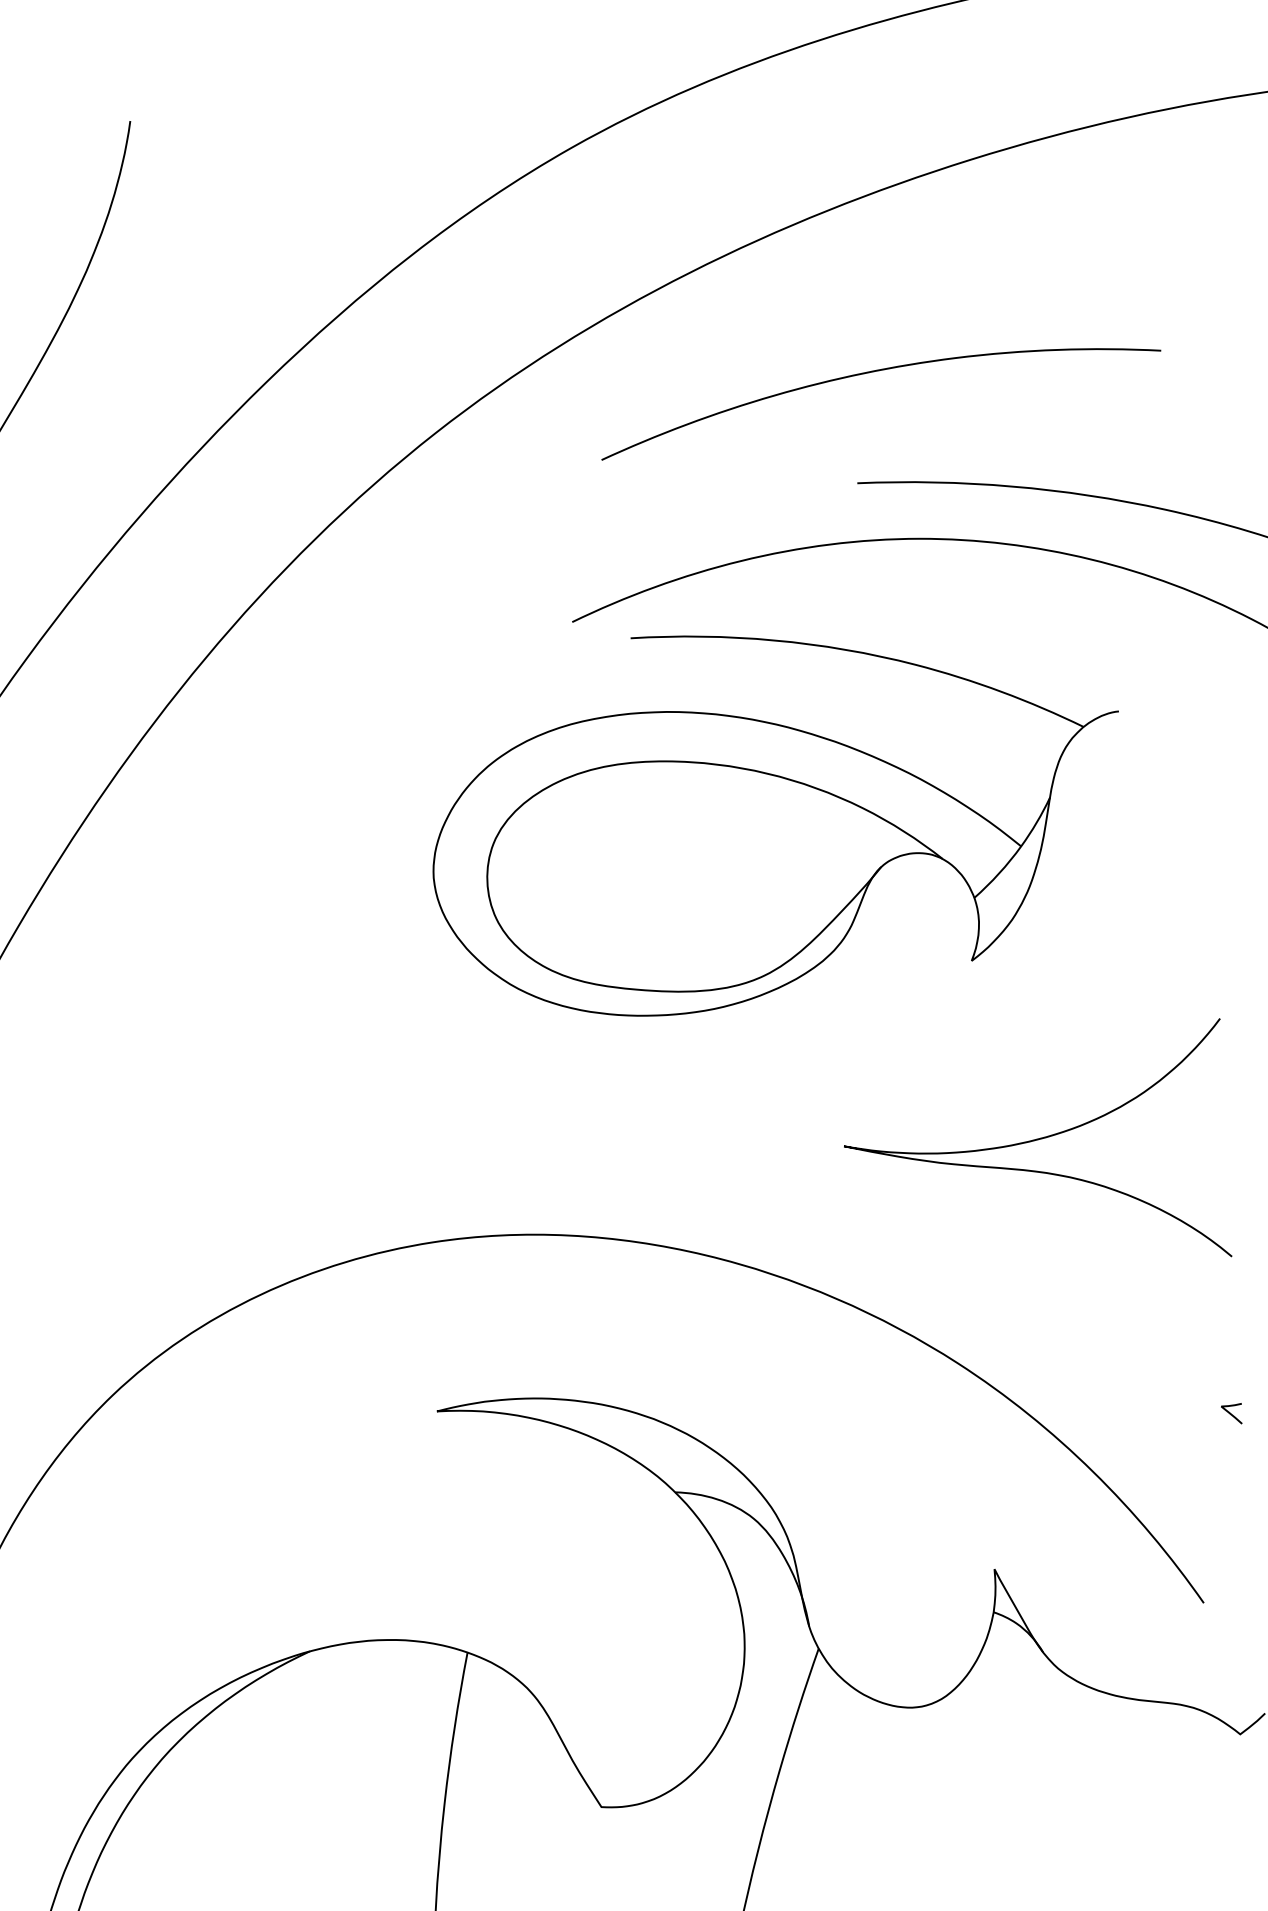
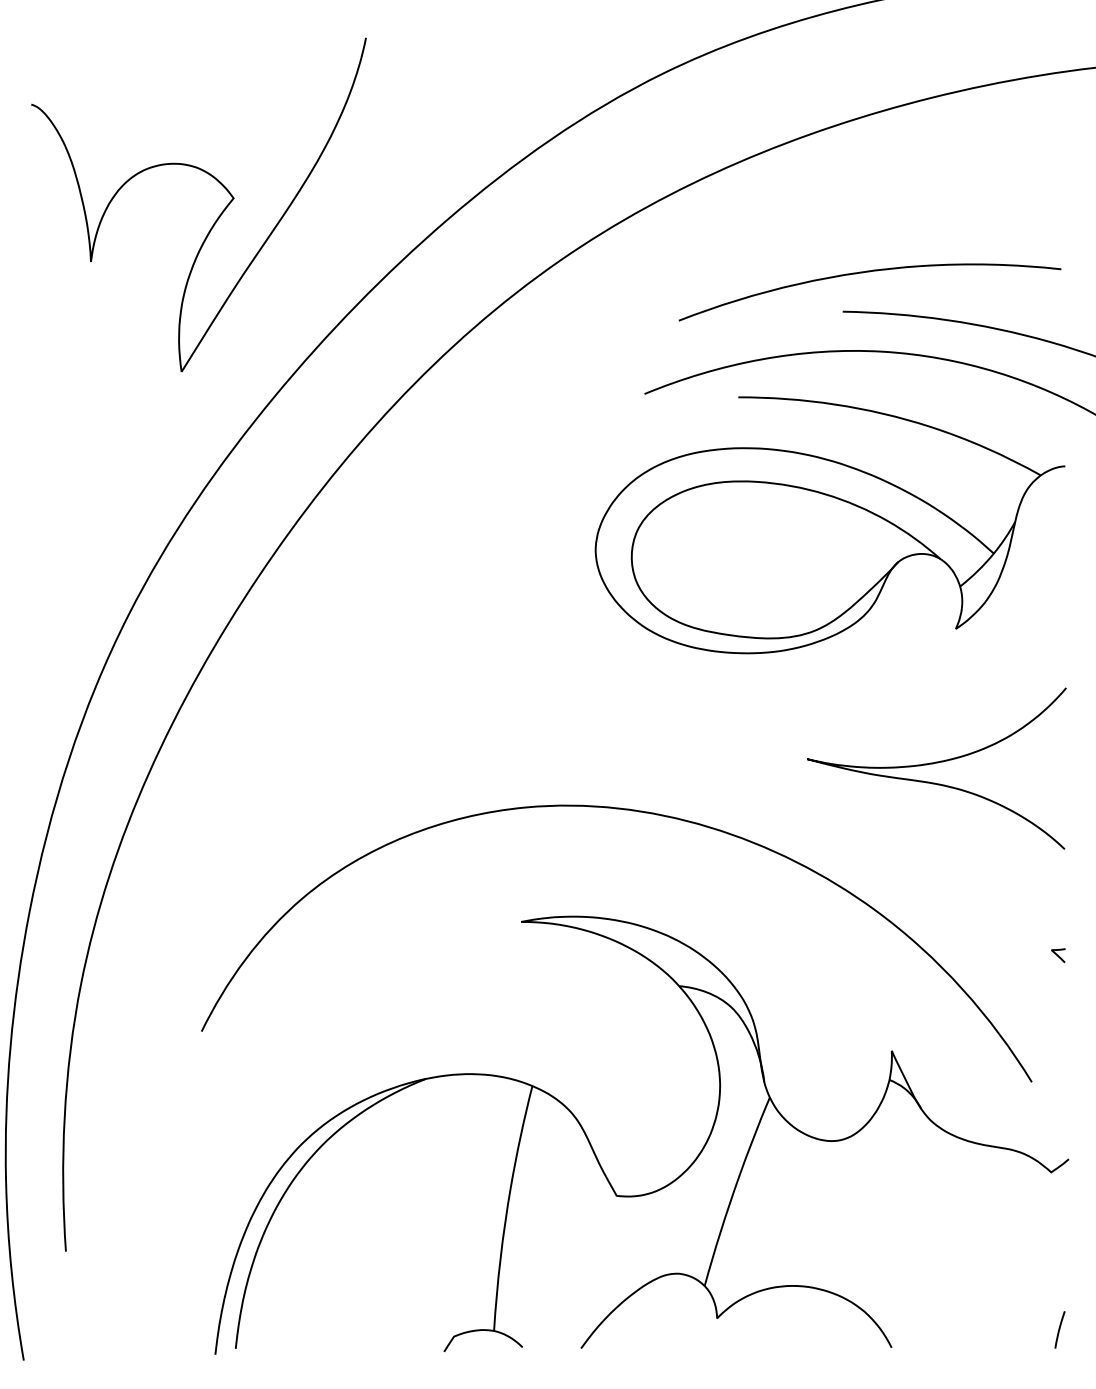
curve: (869, 374) -> (863, 273), moved
part: (776, 819) -> (829, 525), moved

